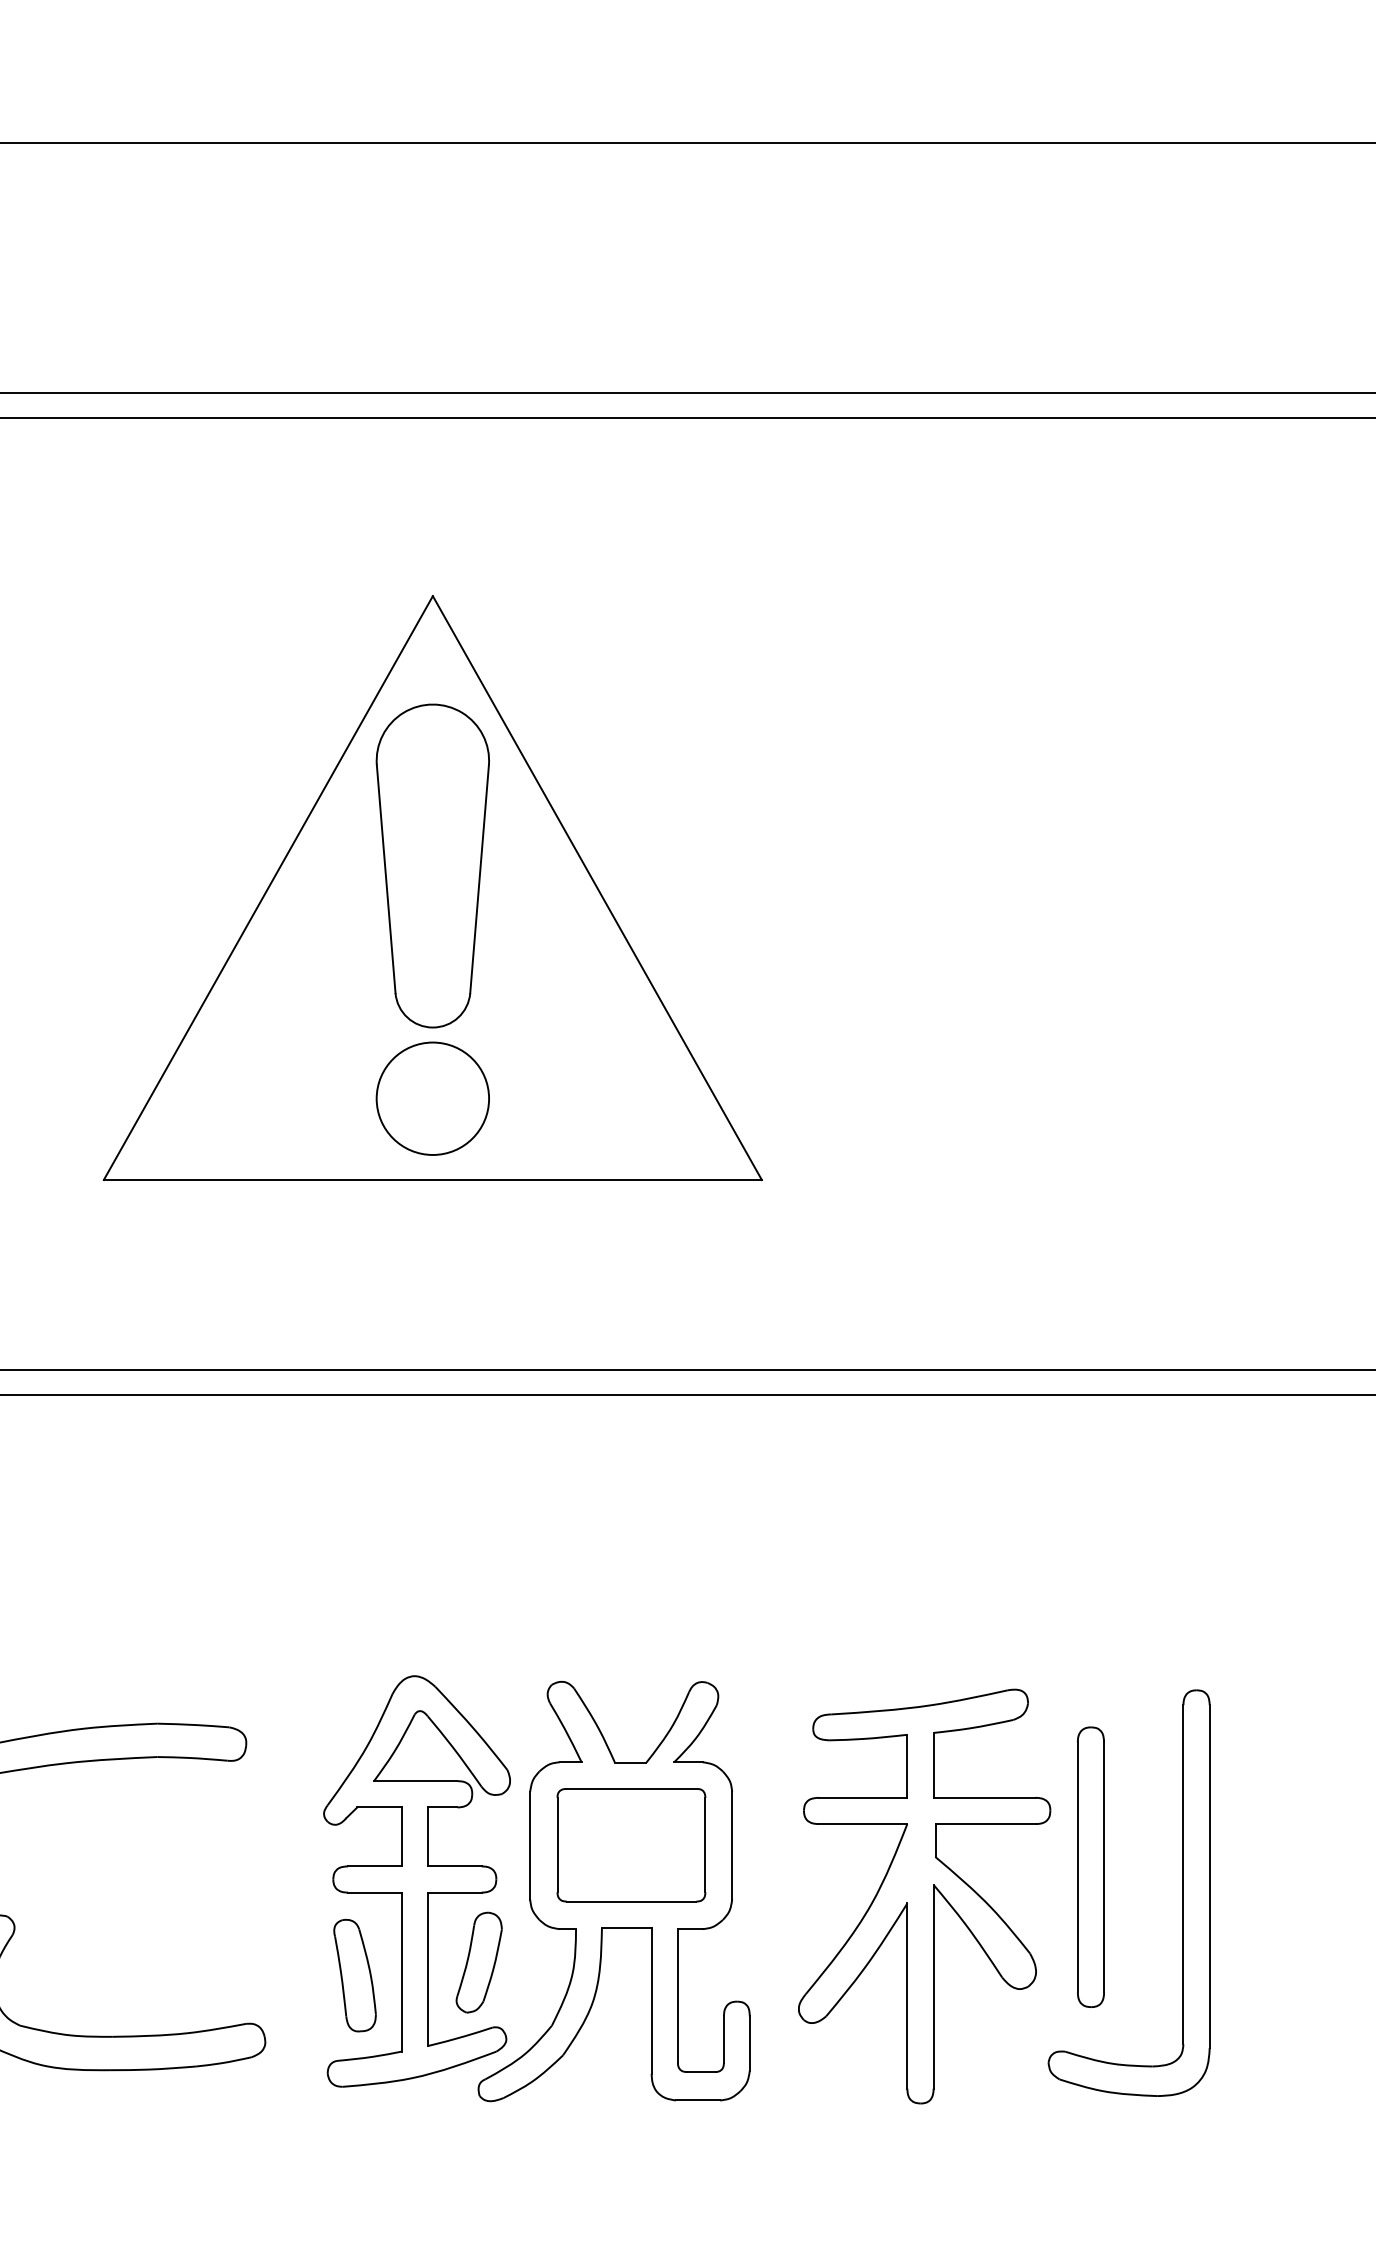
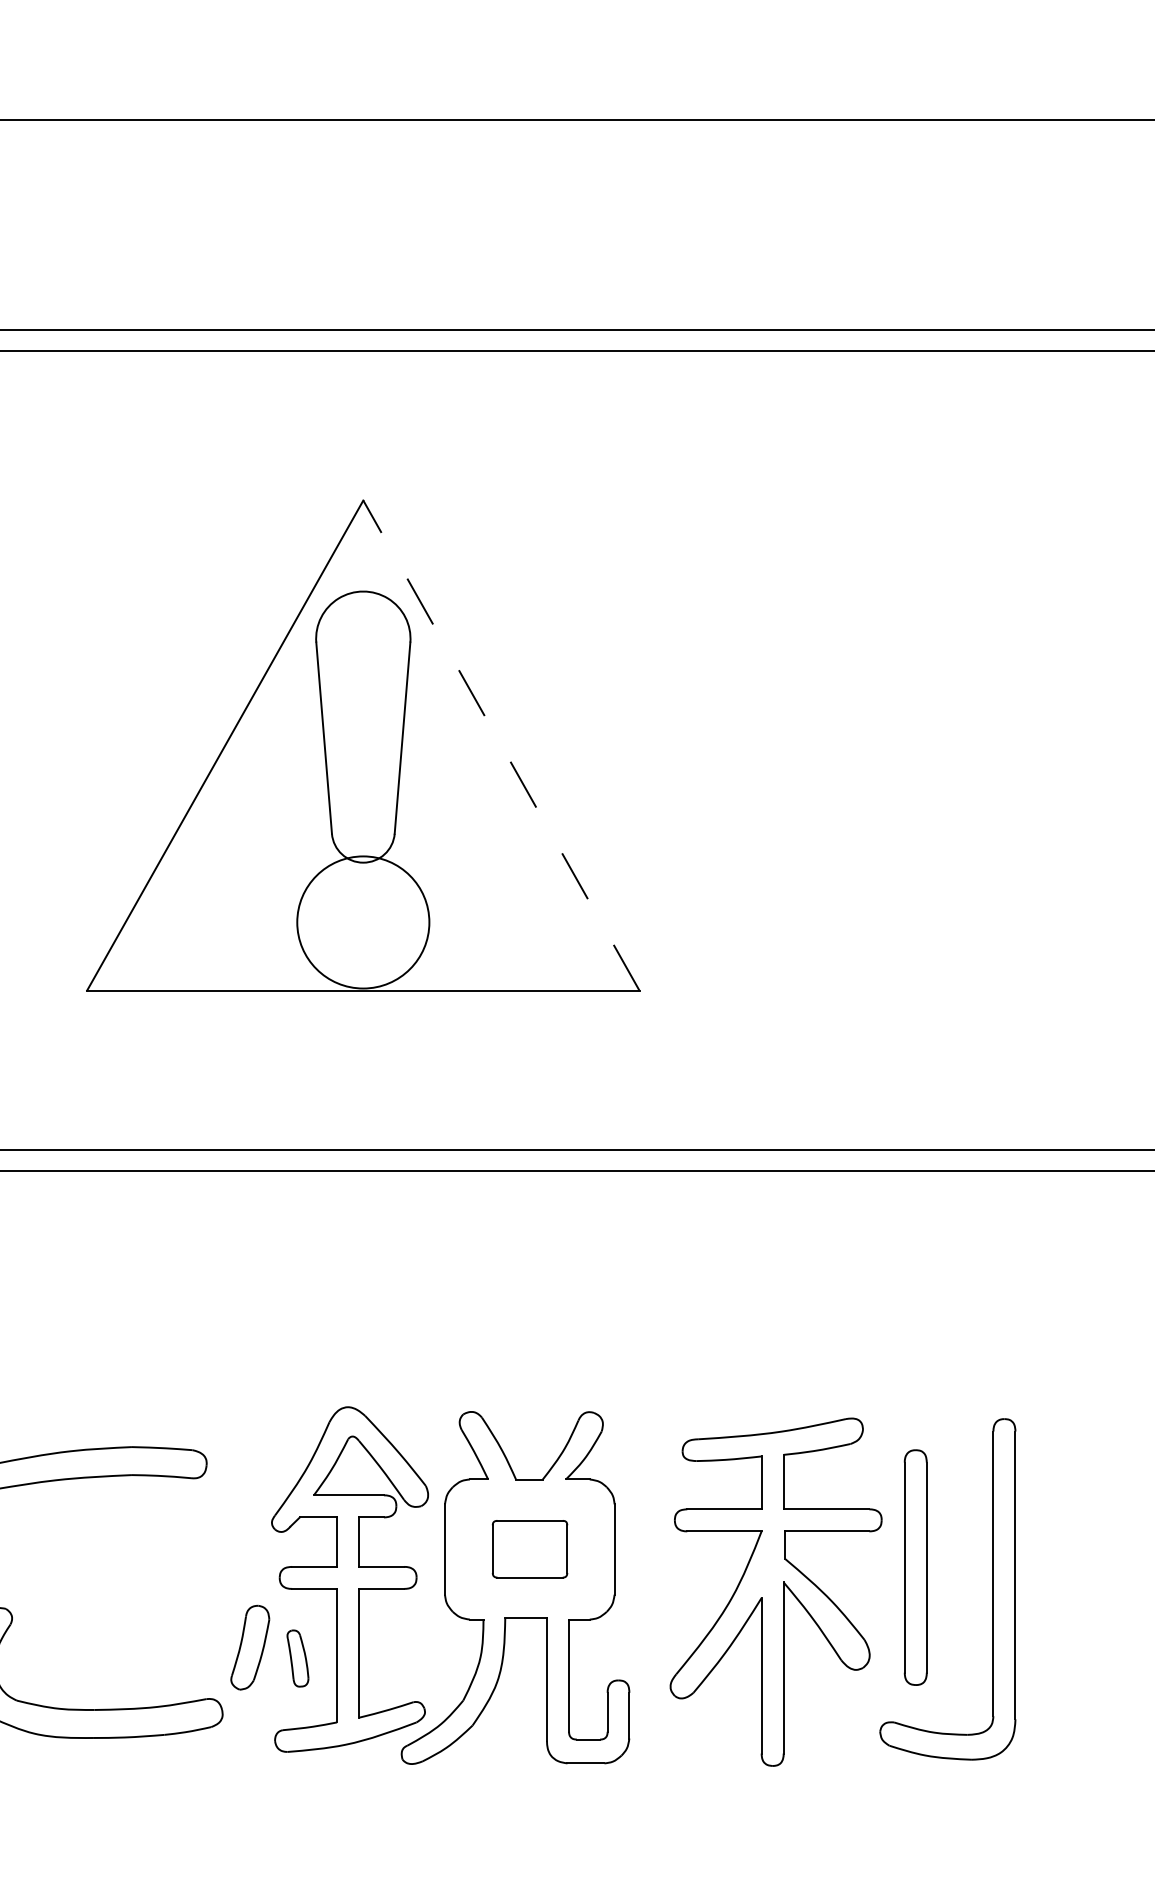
line: (597, 887) -> (501, 745), solid -> dashed
circle: (432, 1098) -> (363, 922), size x1.4
part: (631, 1845) -> (530, 1549), size x0.6
part: (478, 1962) -> (249, 1647), moved
part: (354, 1975) -> (297, 1658), size x0.6

